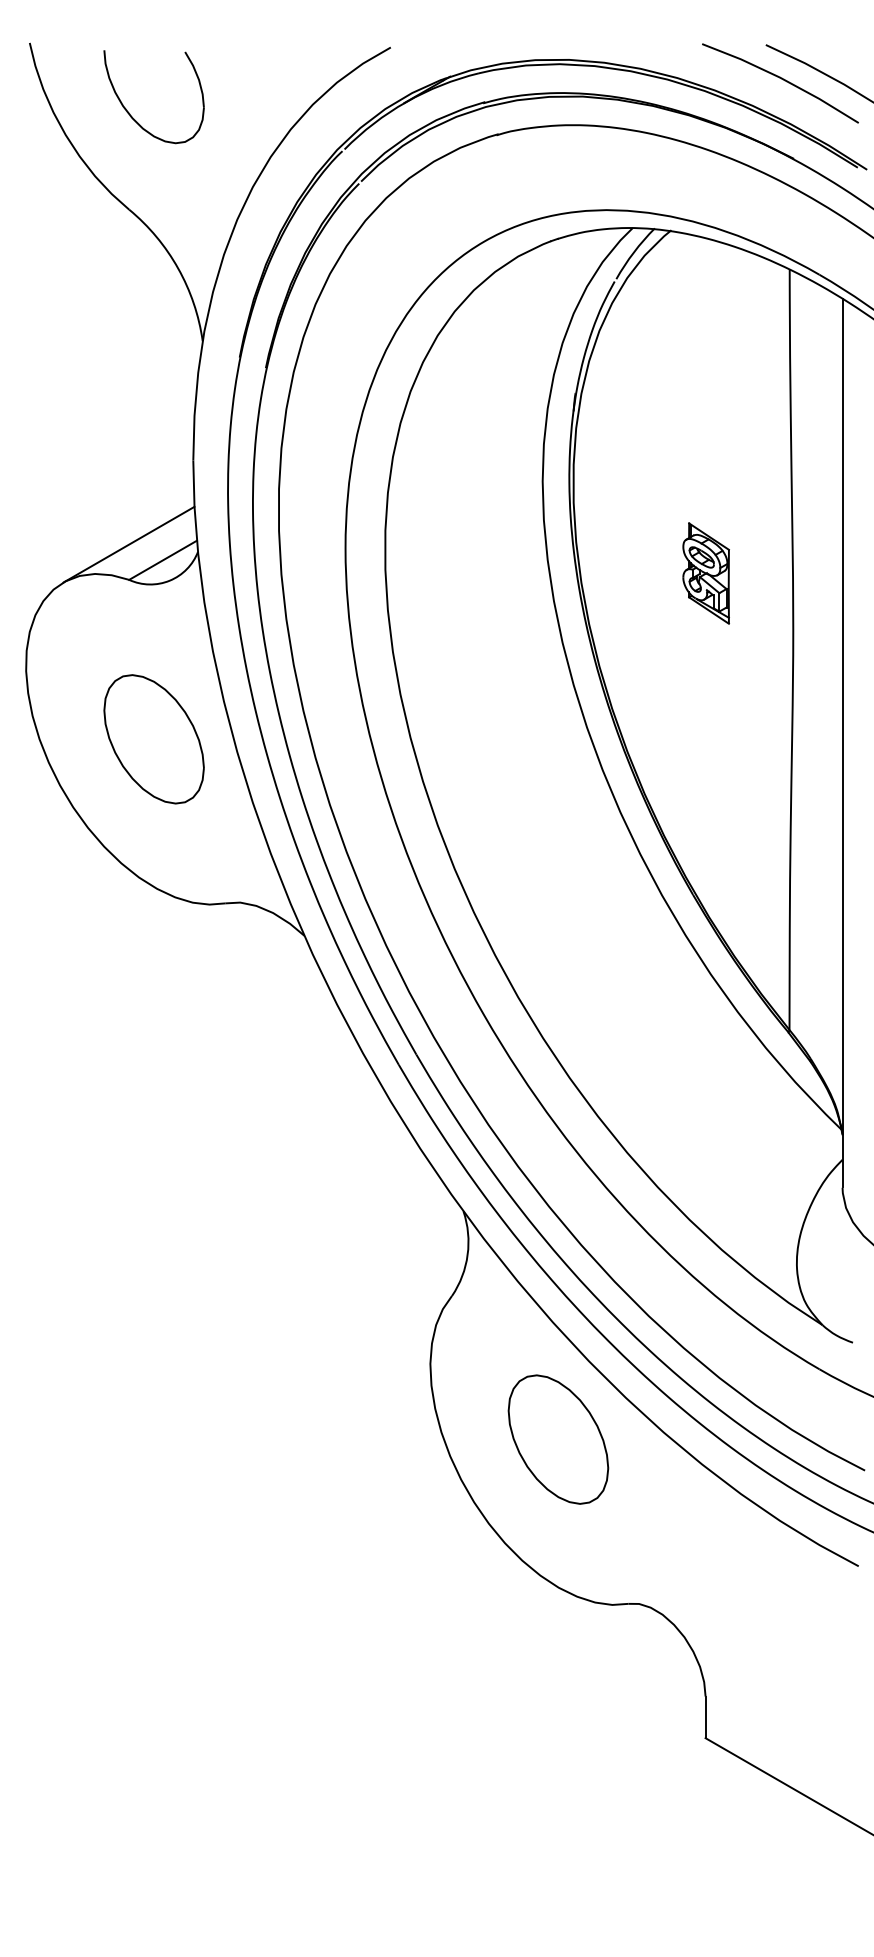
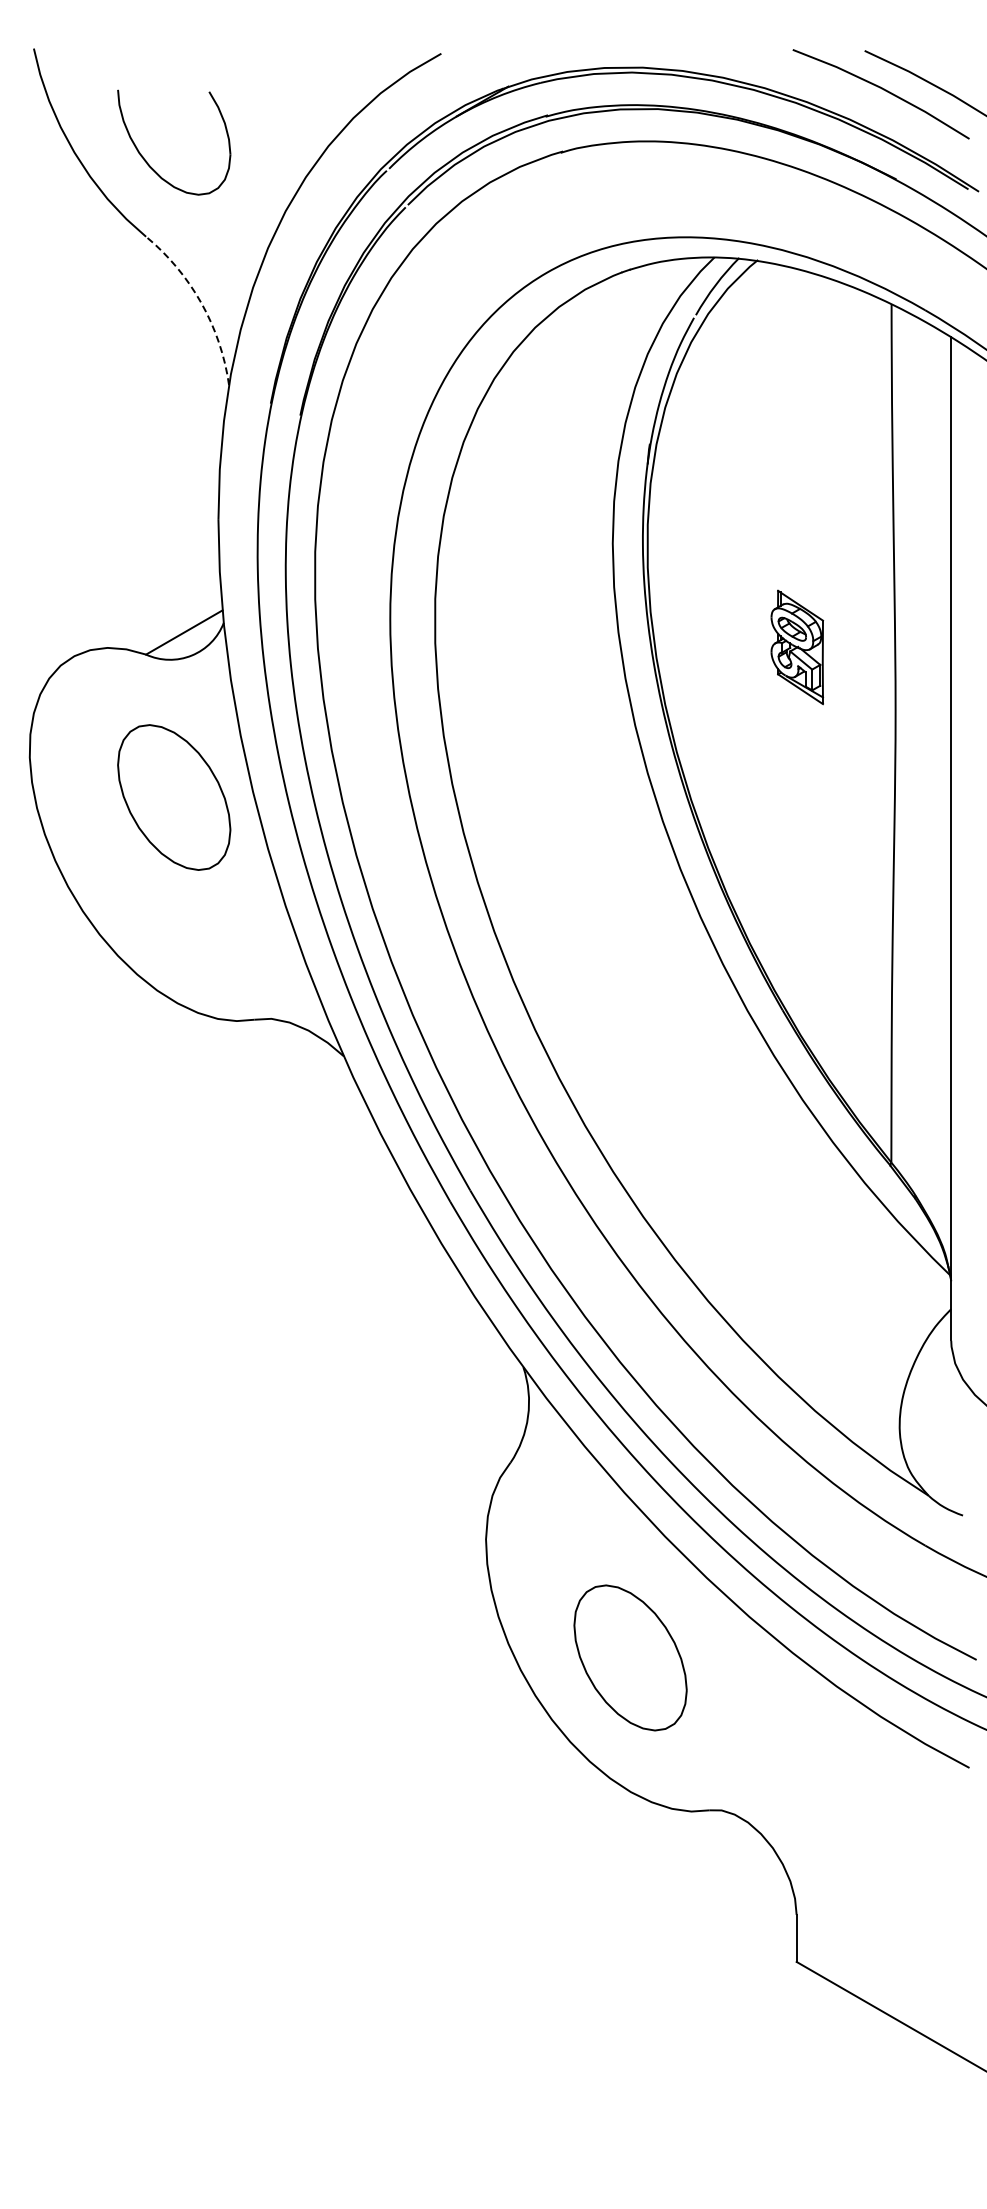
part: (130, 113) -> (147, 161), moved
arc: (178, 268) -> (201, 303), solid -> dashed
line: (128, 544) -> (145, 614), removed
part: (154, 739) -> (174, 797), moved
part: (558, 1439) -> (630, 1657), moved

